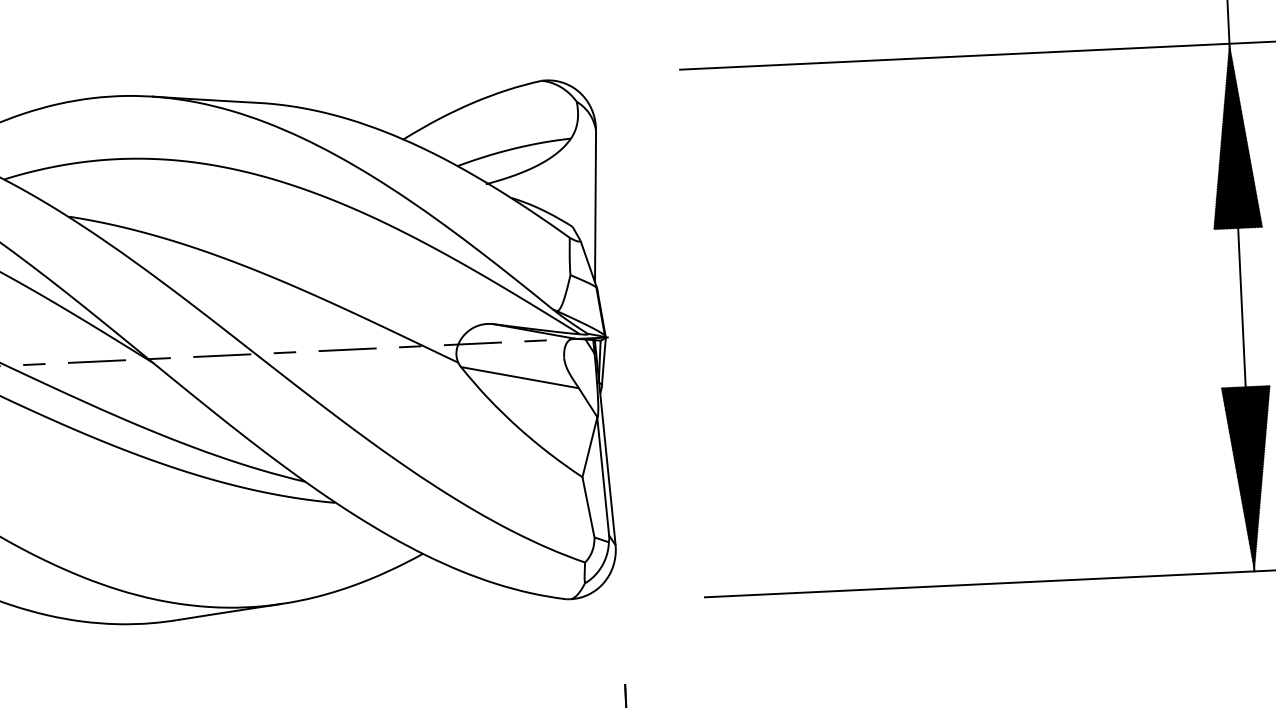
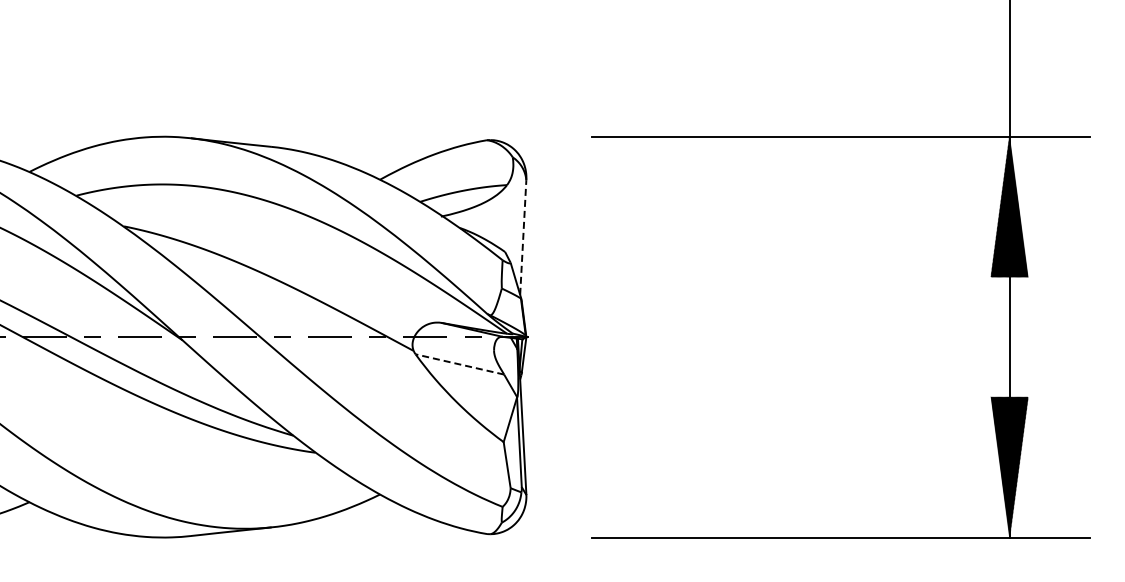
line: (595, 206) -> (523, 237), solid -> dashed
line: (519, 377) -> (459, 364), solid -> dashed

